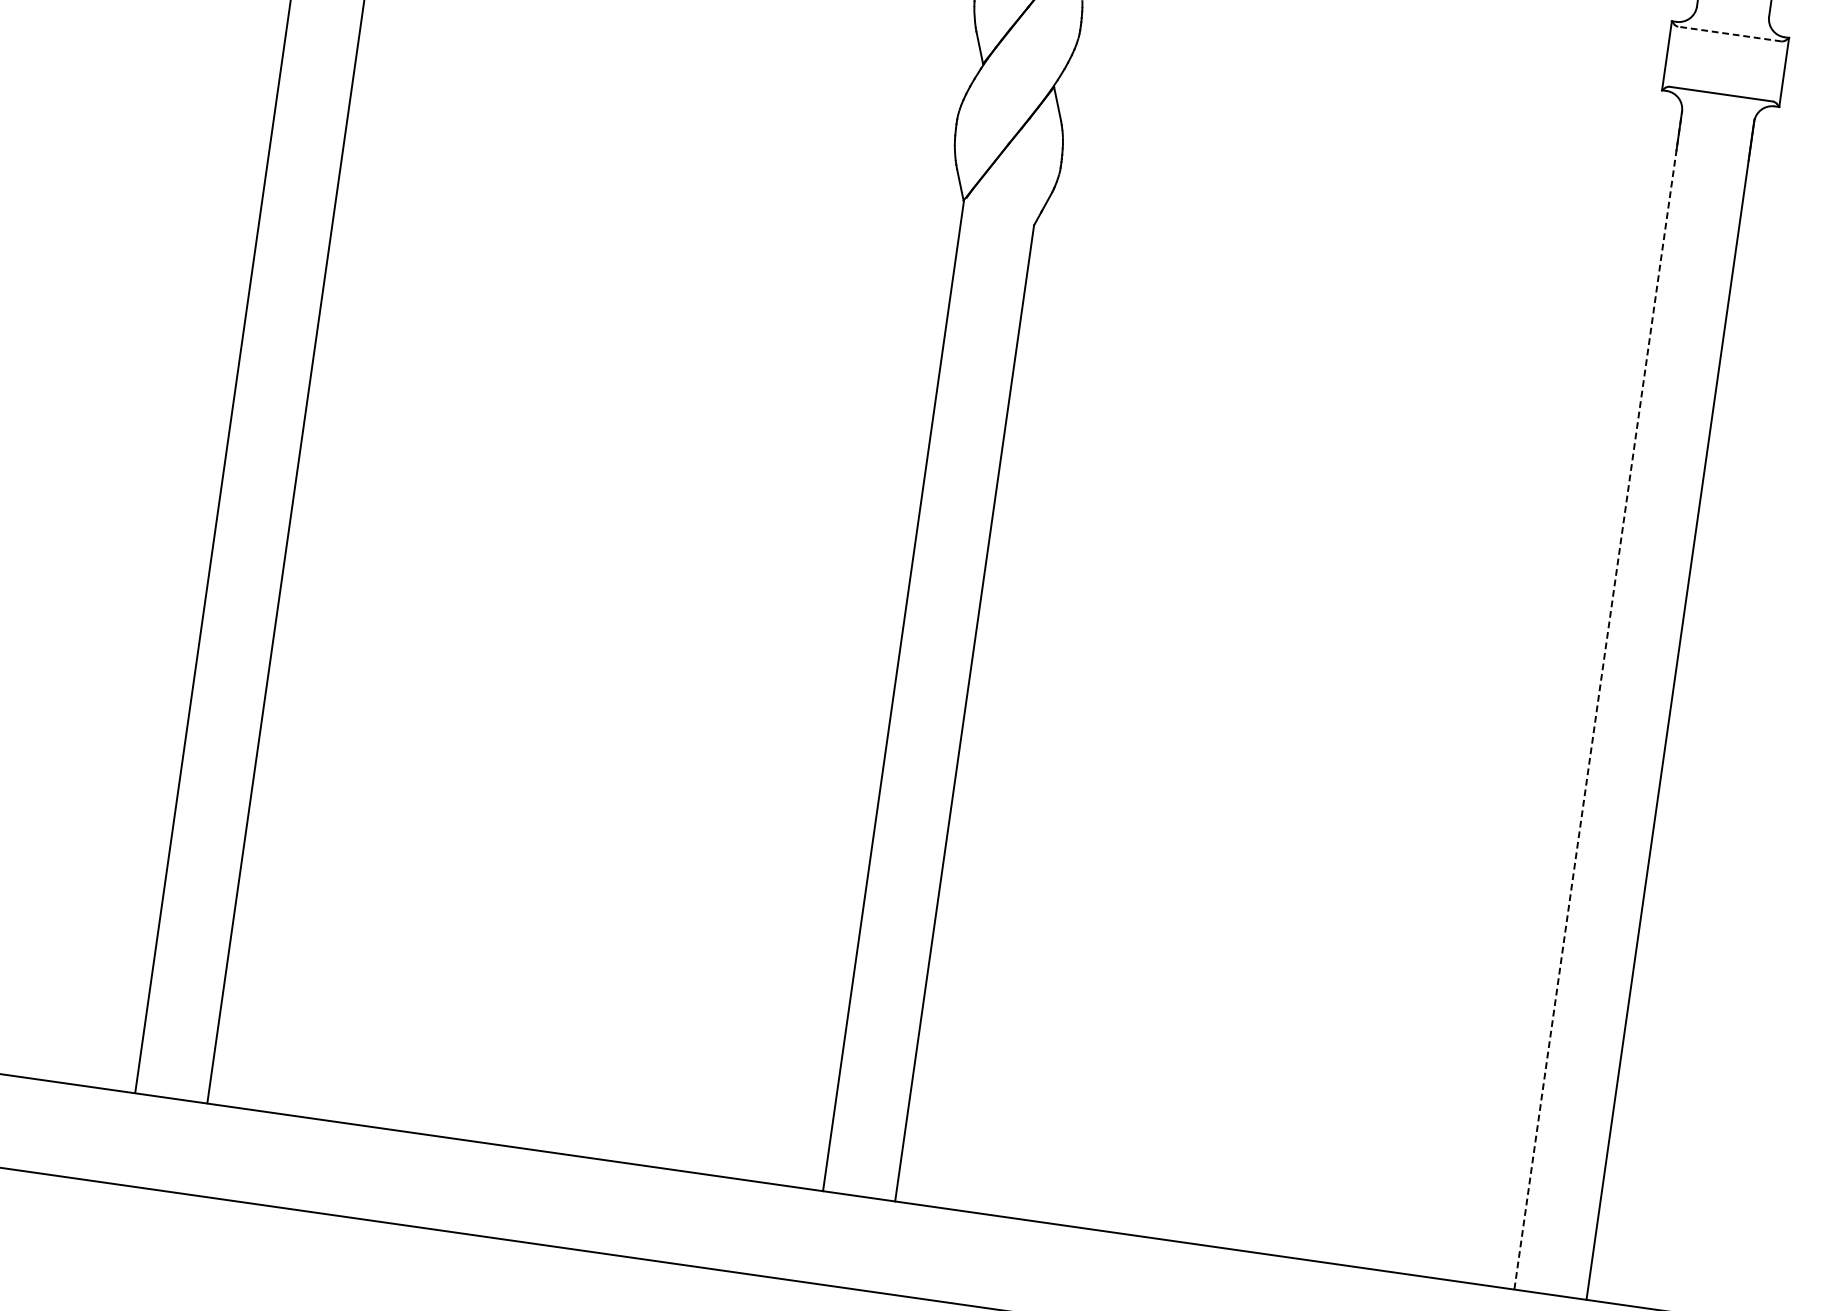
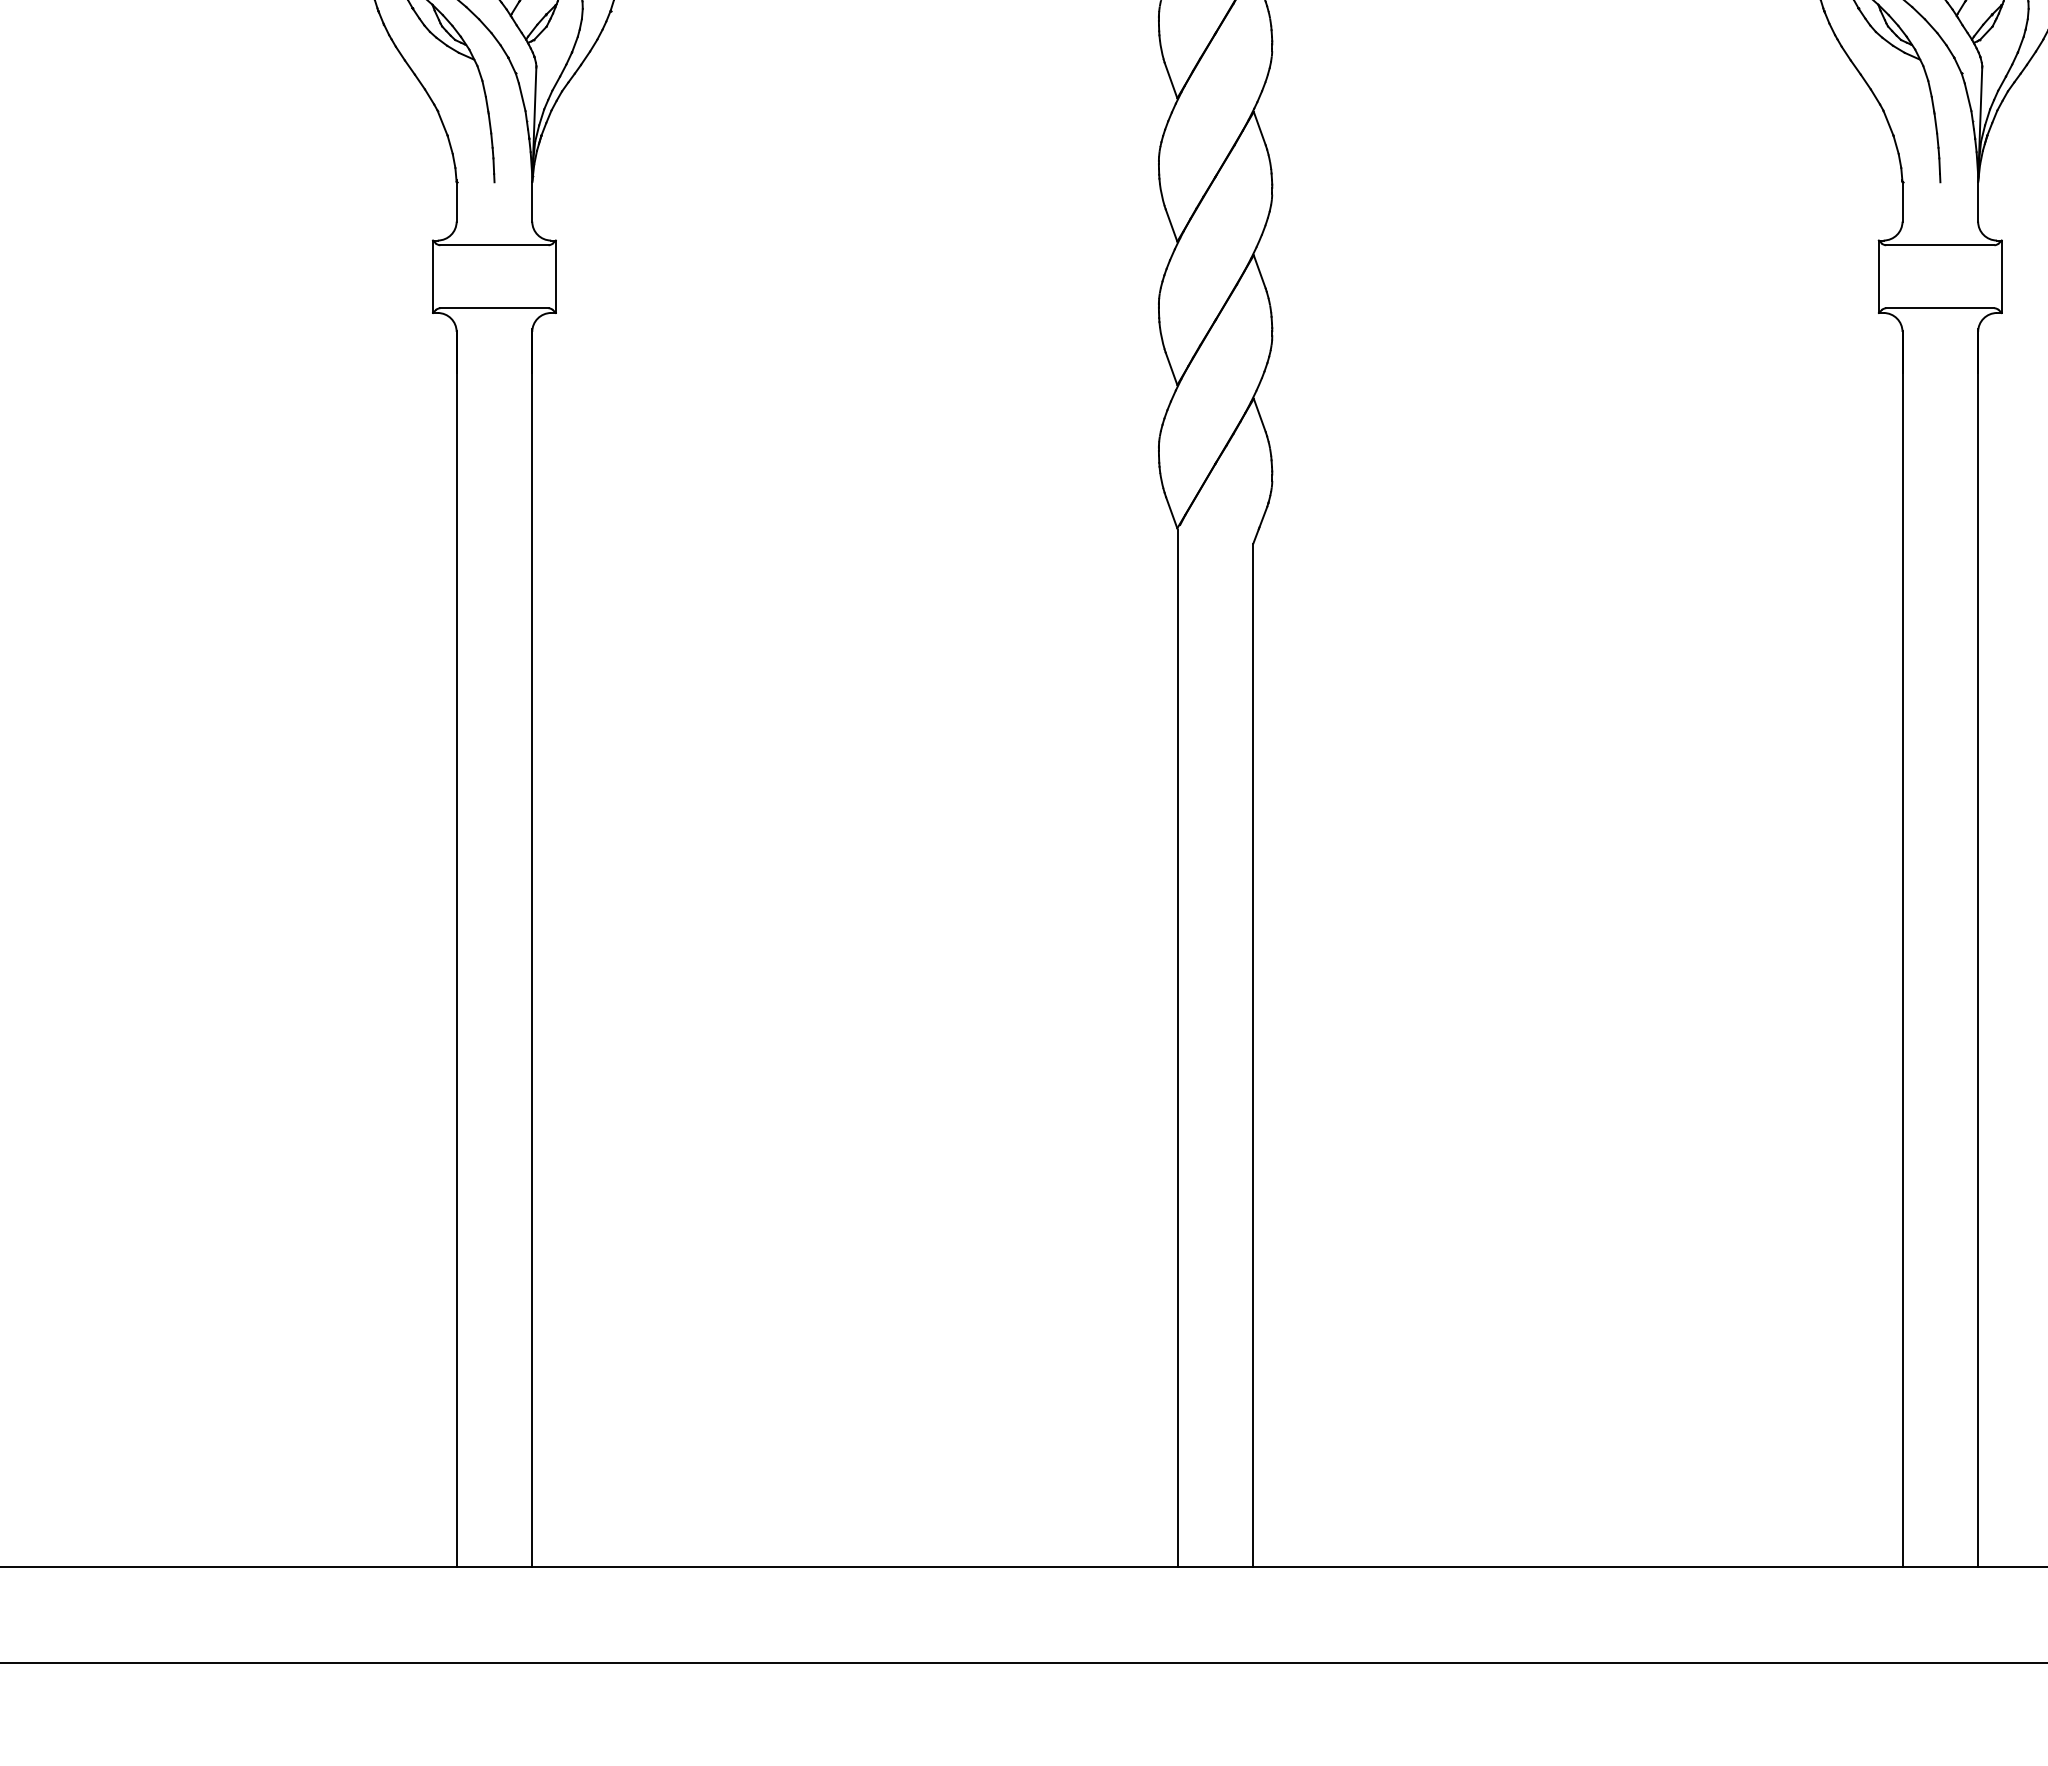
line: (1729, 34) -> (1939, 245), dashed -> solid
line: (1598, 699) -> (1902, 948), dashed -> solid

